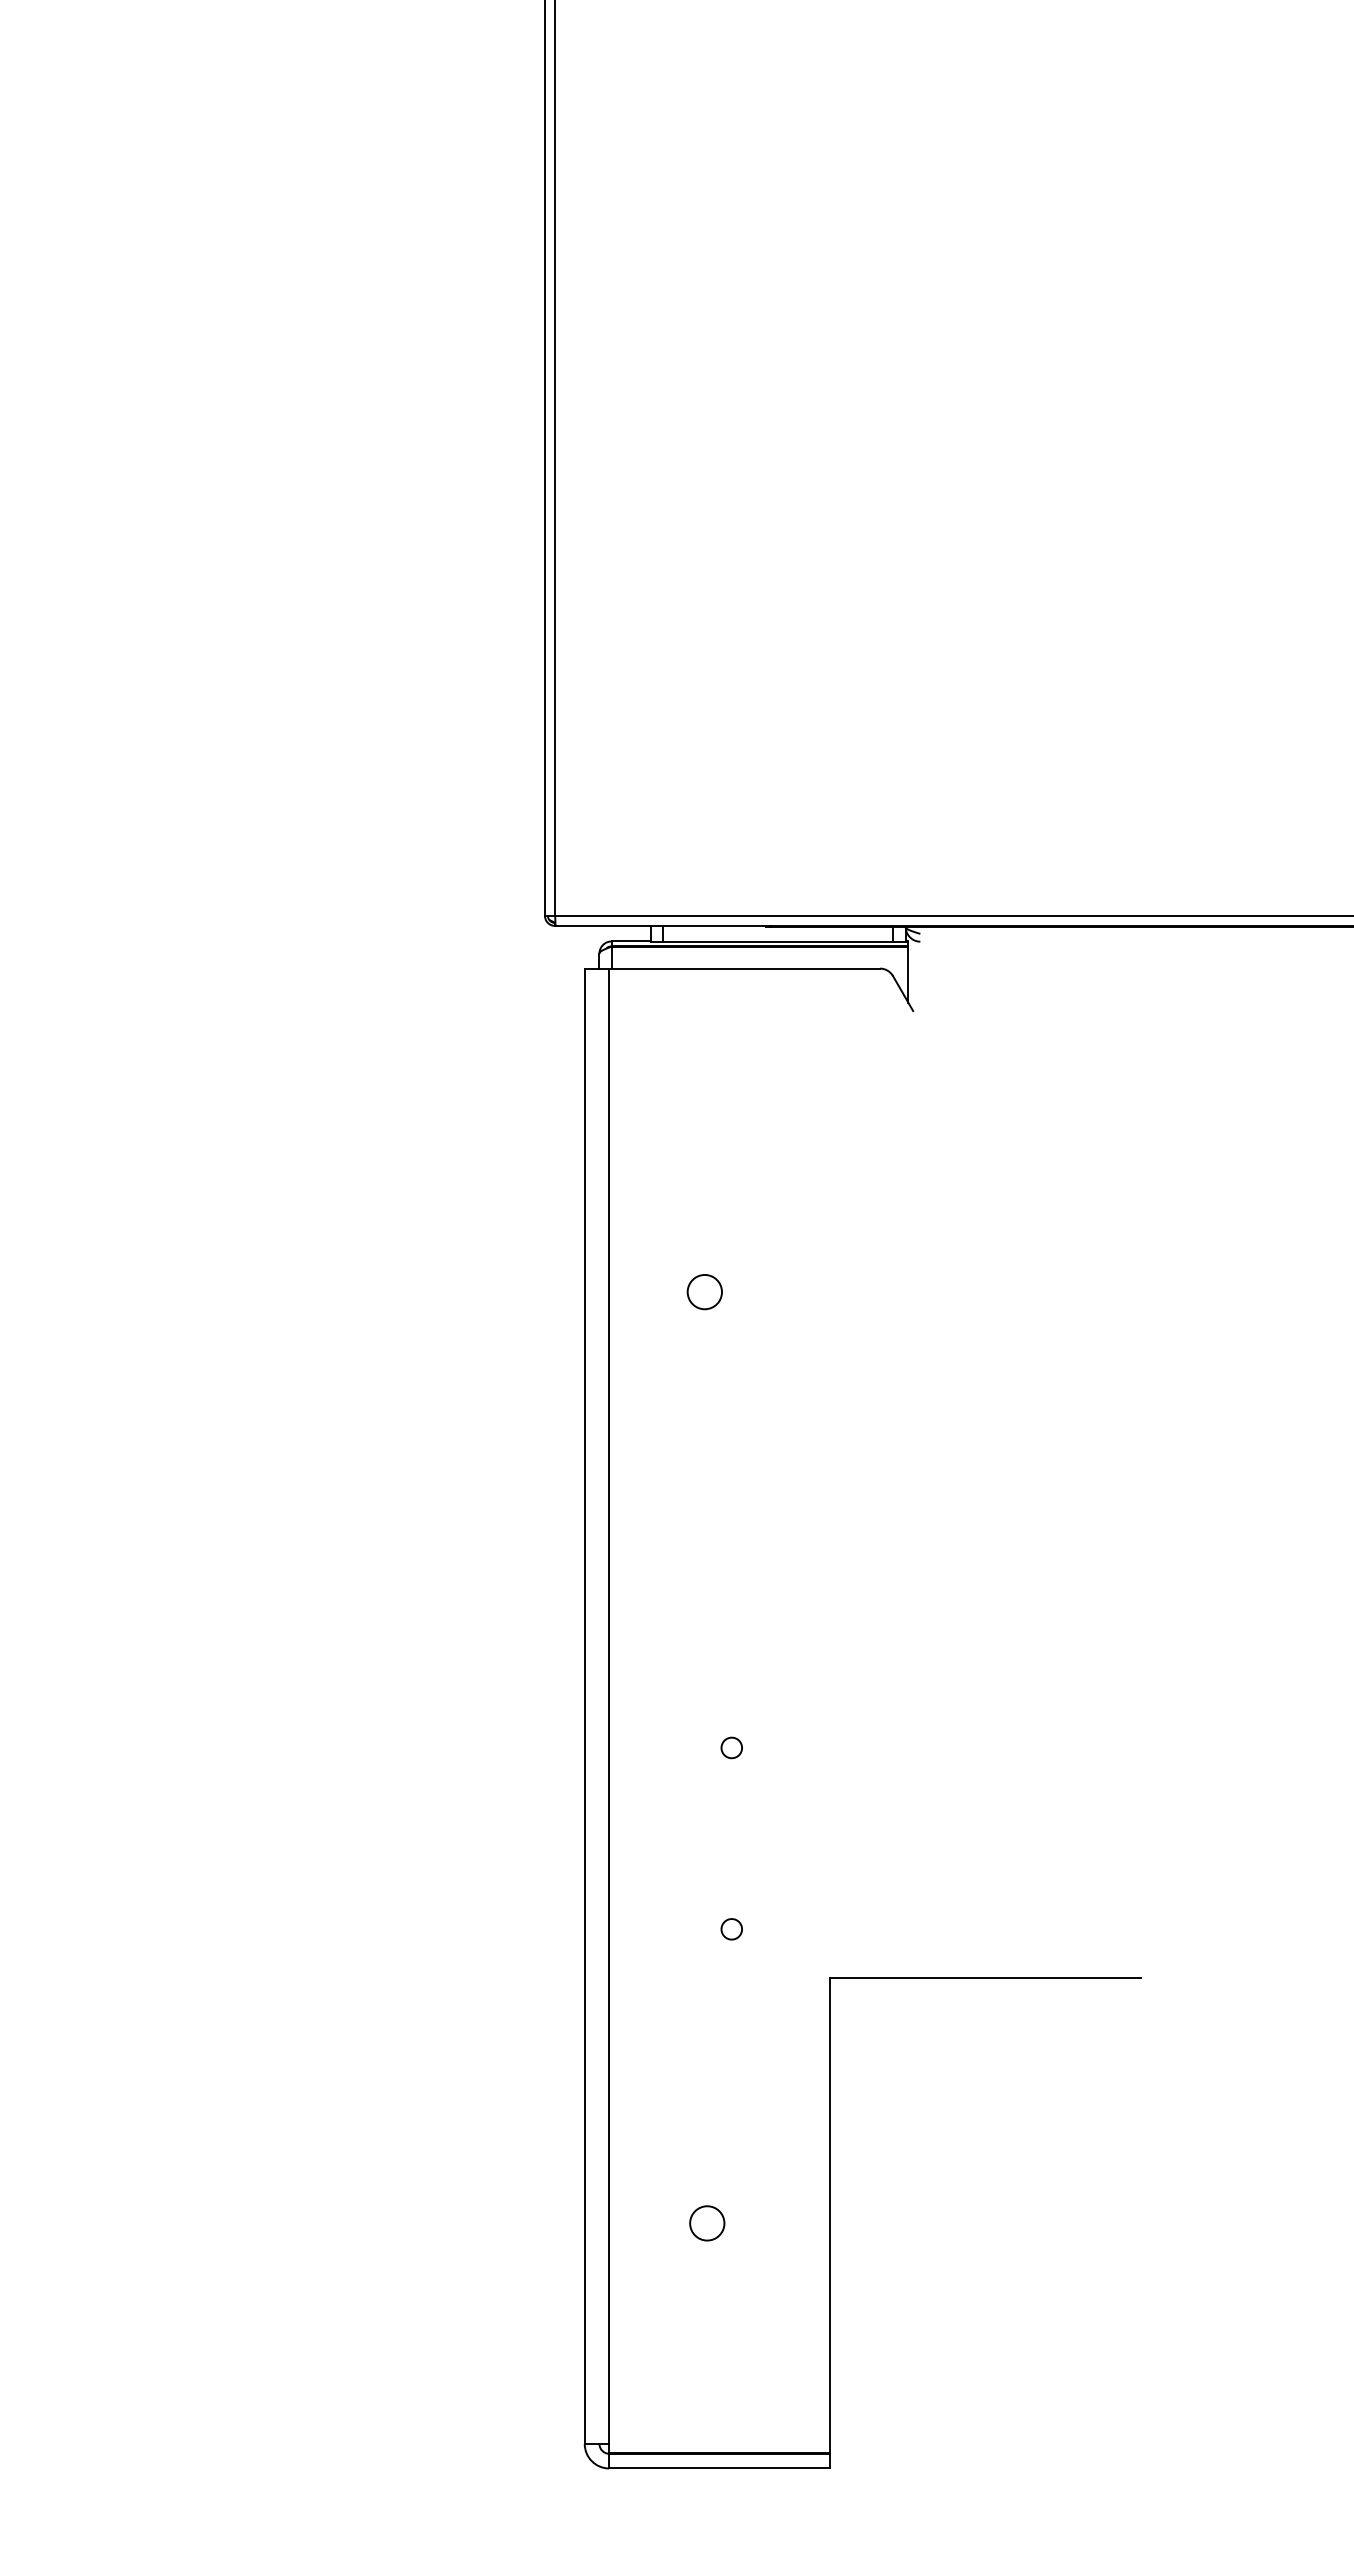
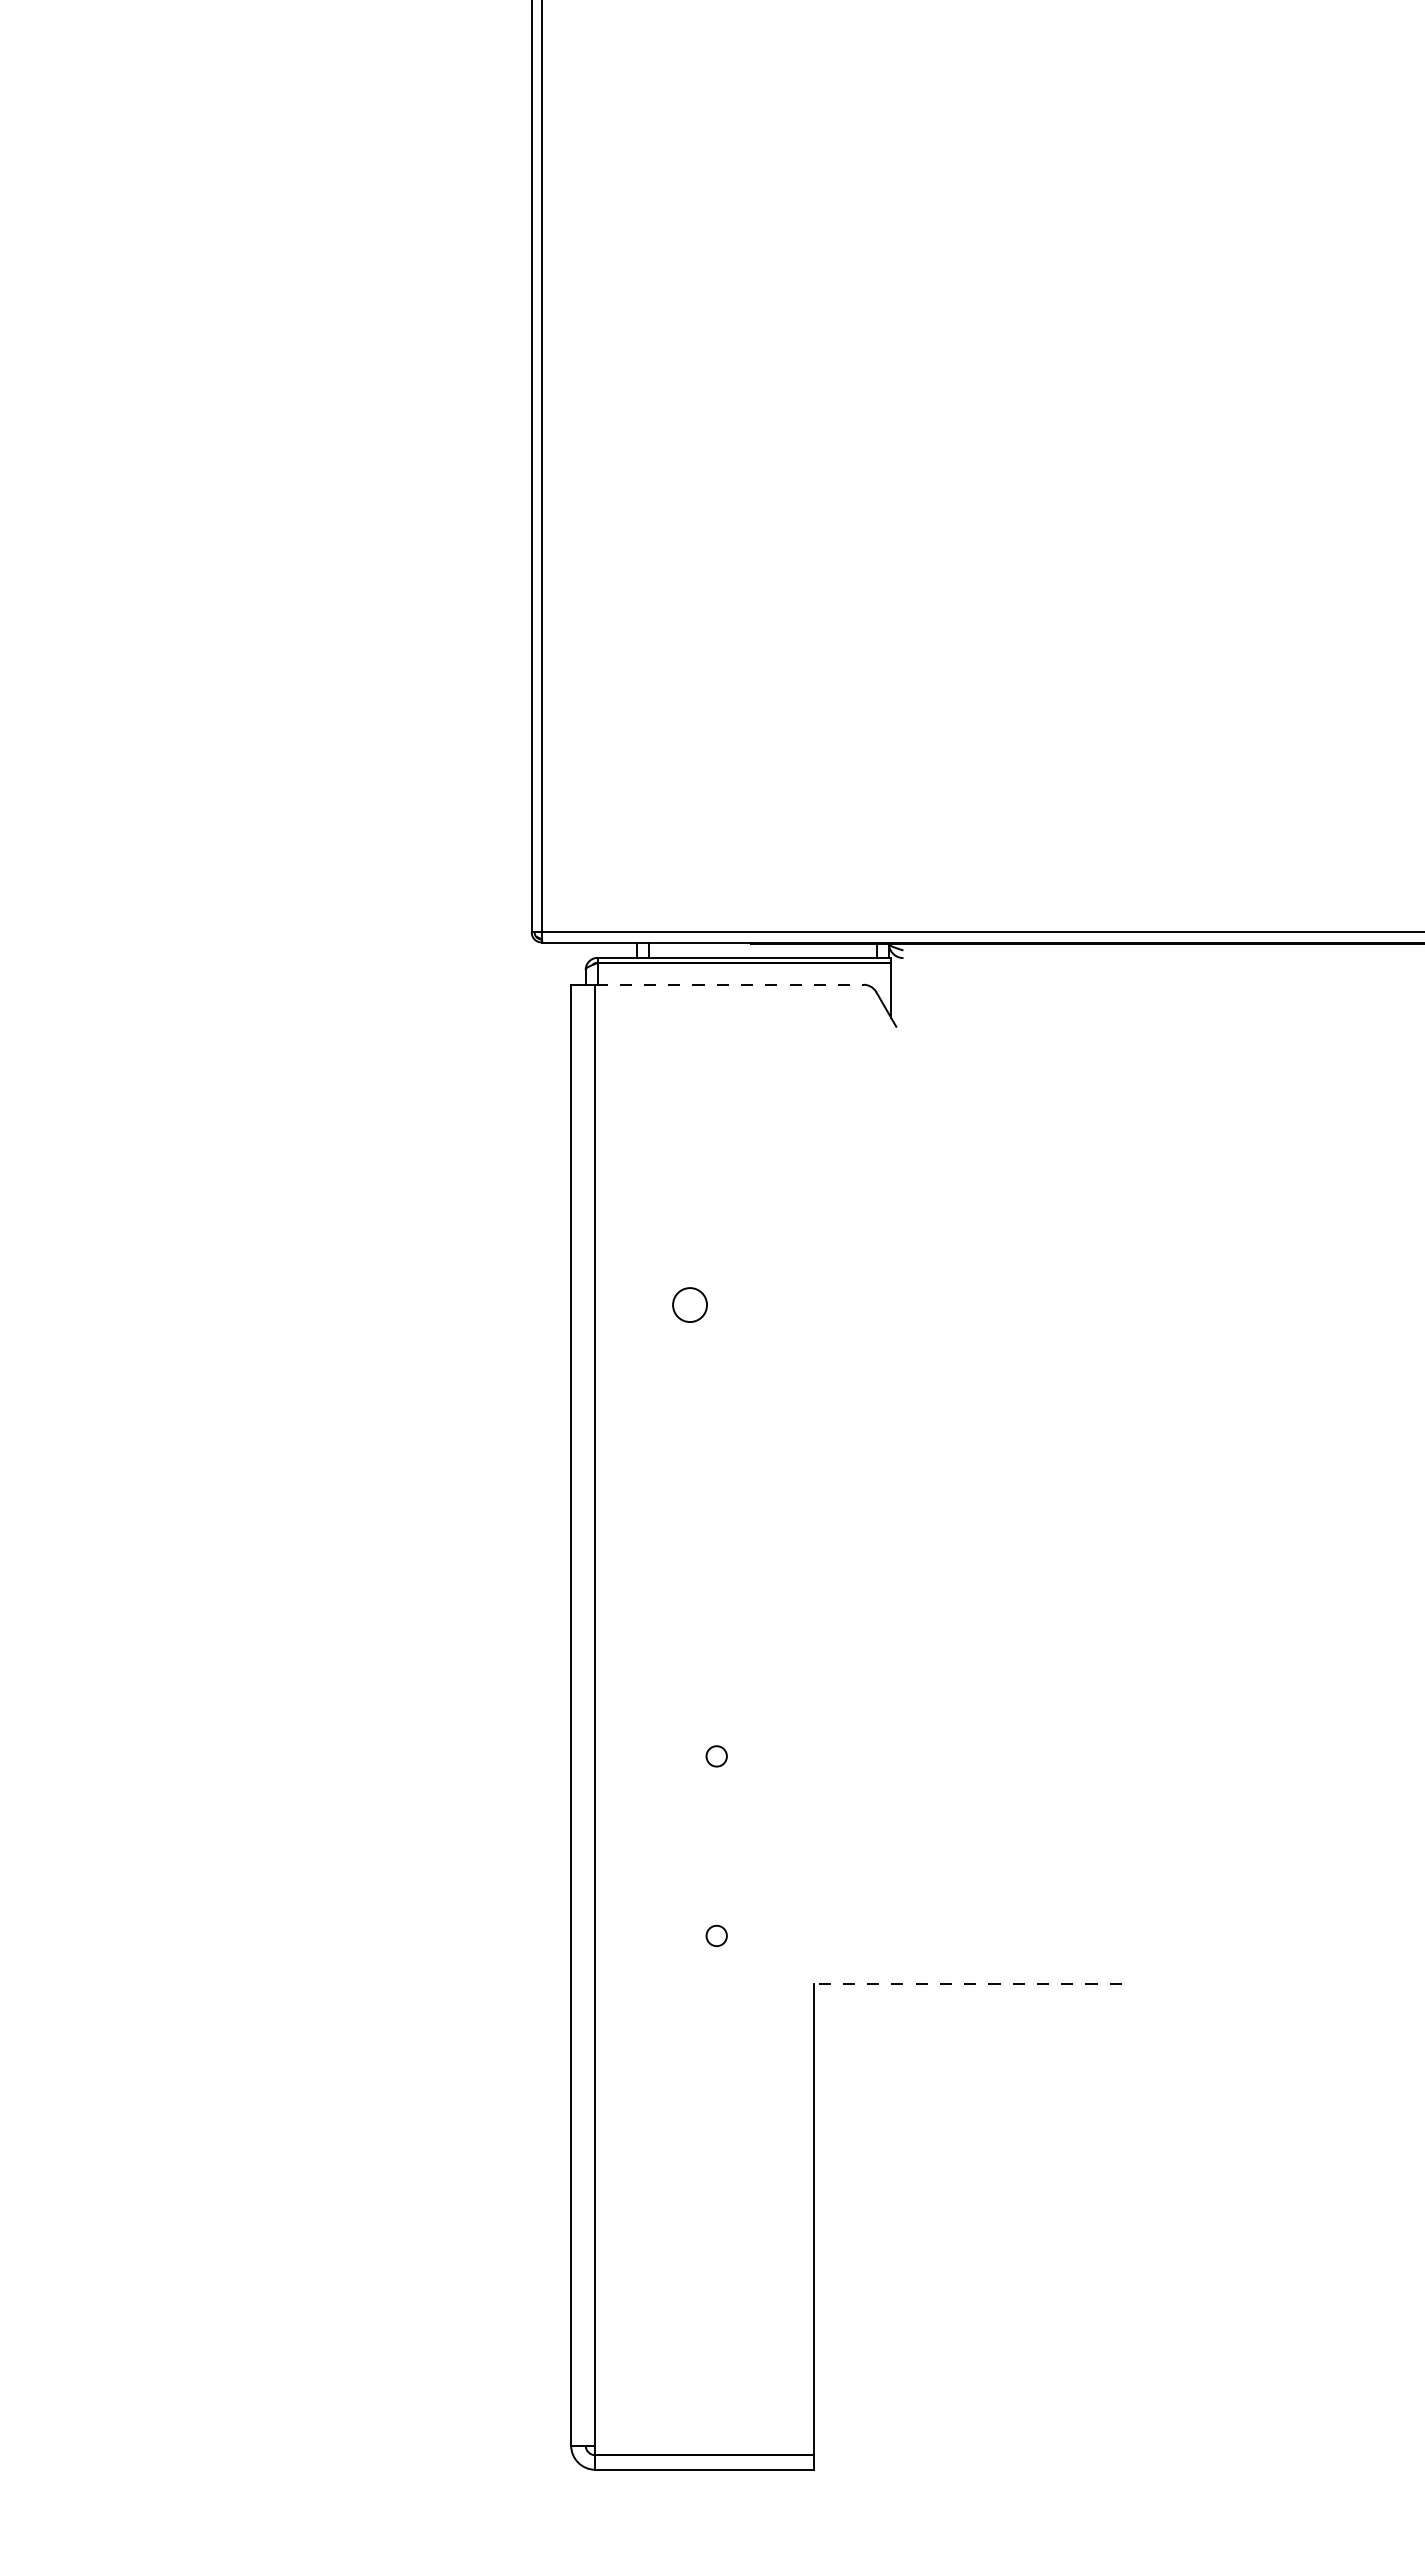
line: (745, 968) -> (730, 984), solid -> dashed
line: (985, 1978) -> (967, 1984), solid -> dashed
circle: (707, 2222) -> (692, 2226), removed

